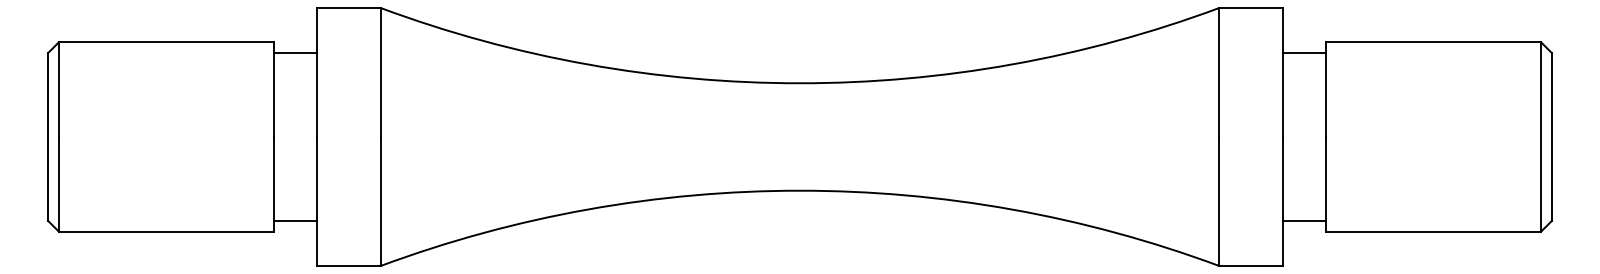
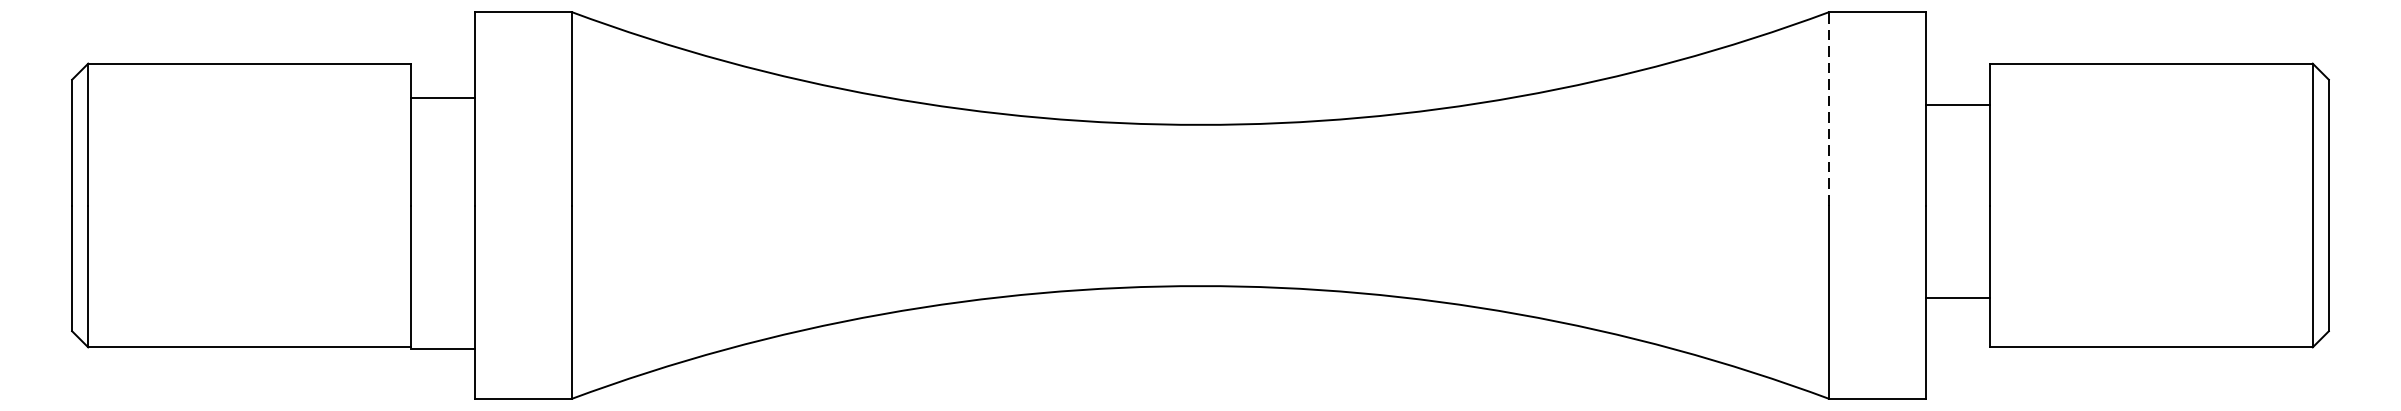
line: (294, 53) -> (441, 98), moved
line: (1304, 53) -> (1957, 105), moved
line: (1219, 72) -> (1829, 108), solid -> dashed
line: (294, 220) -> (441, 348), moved
line: (1304, 220) -> (1957, 297), moved

